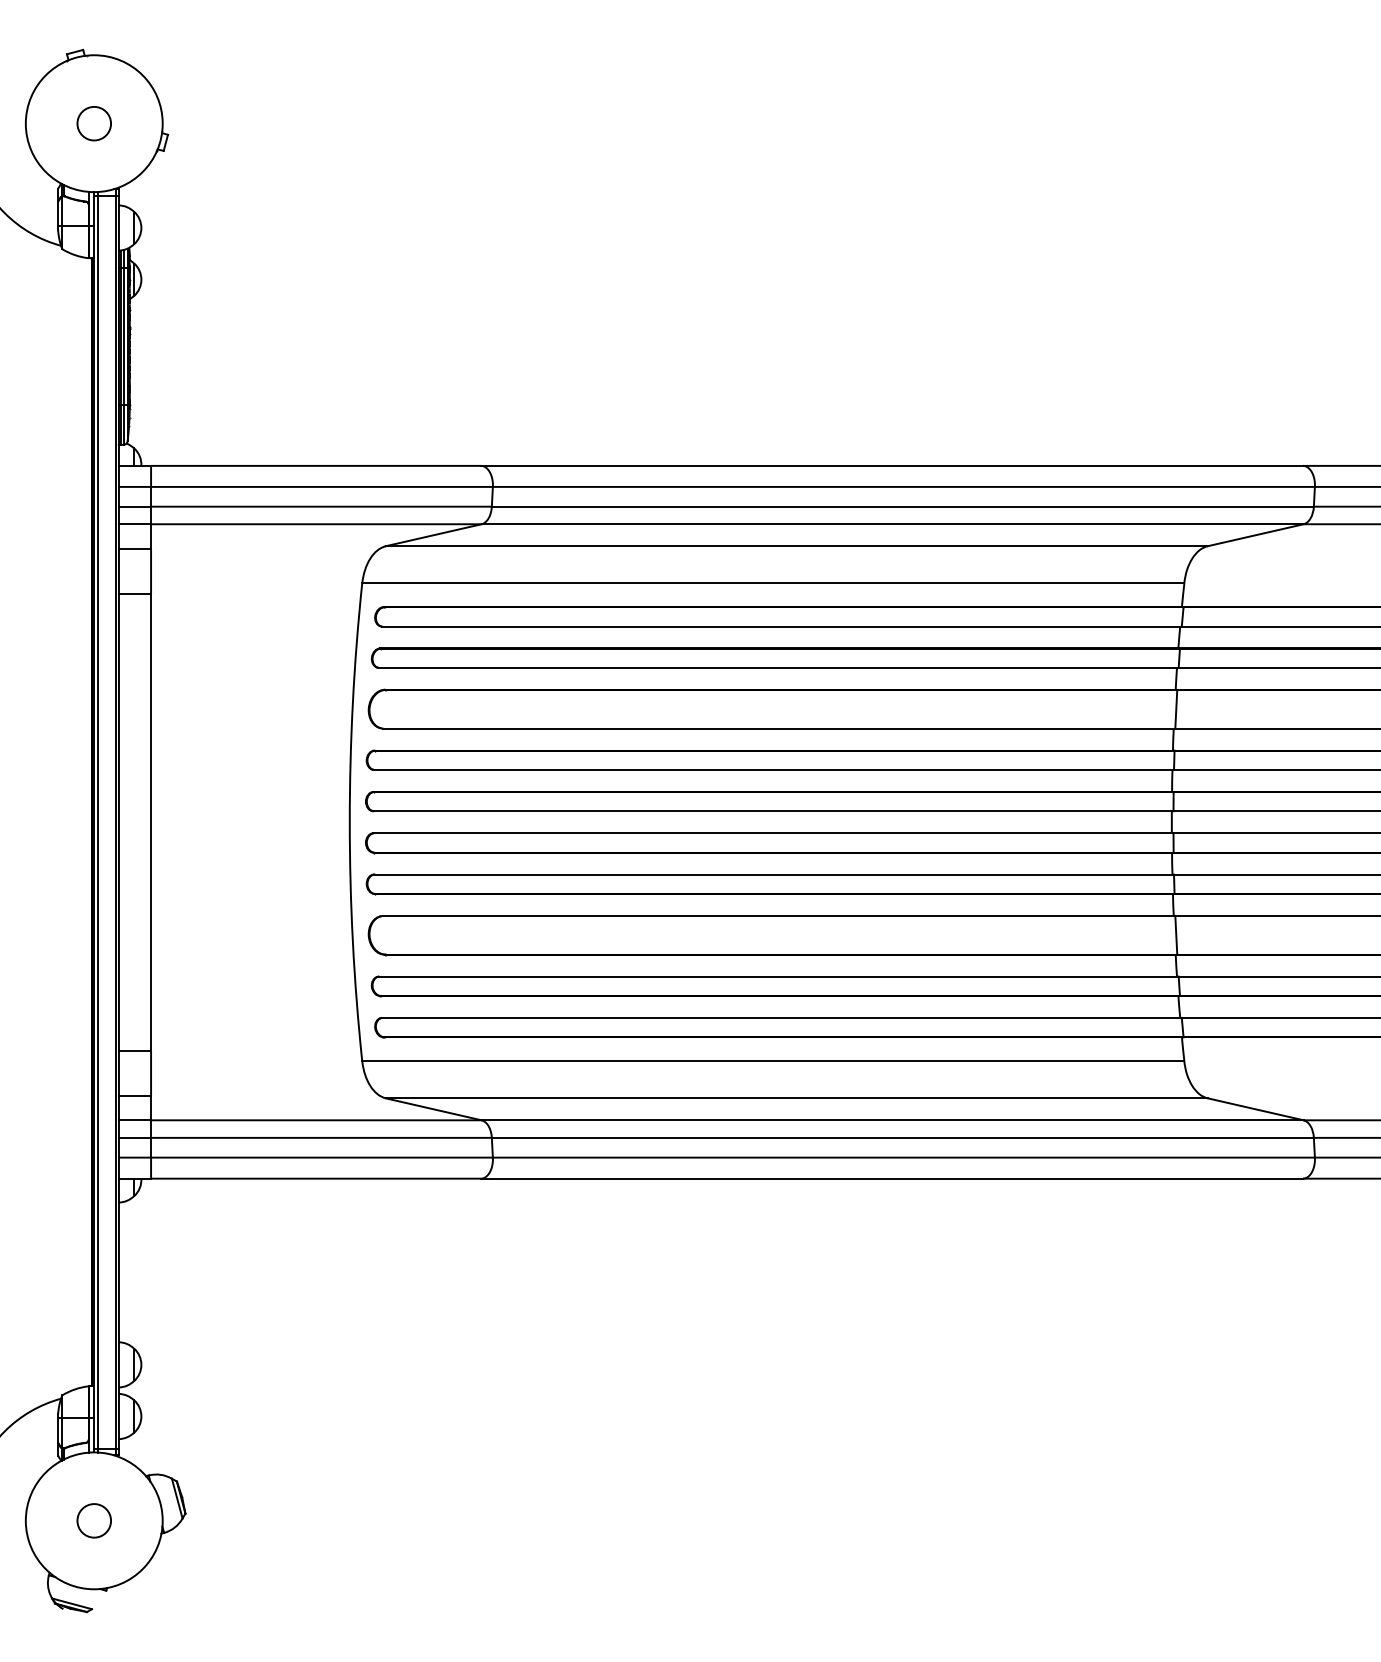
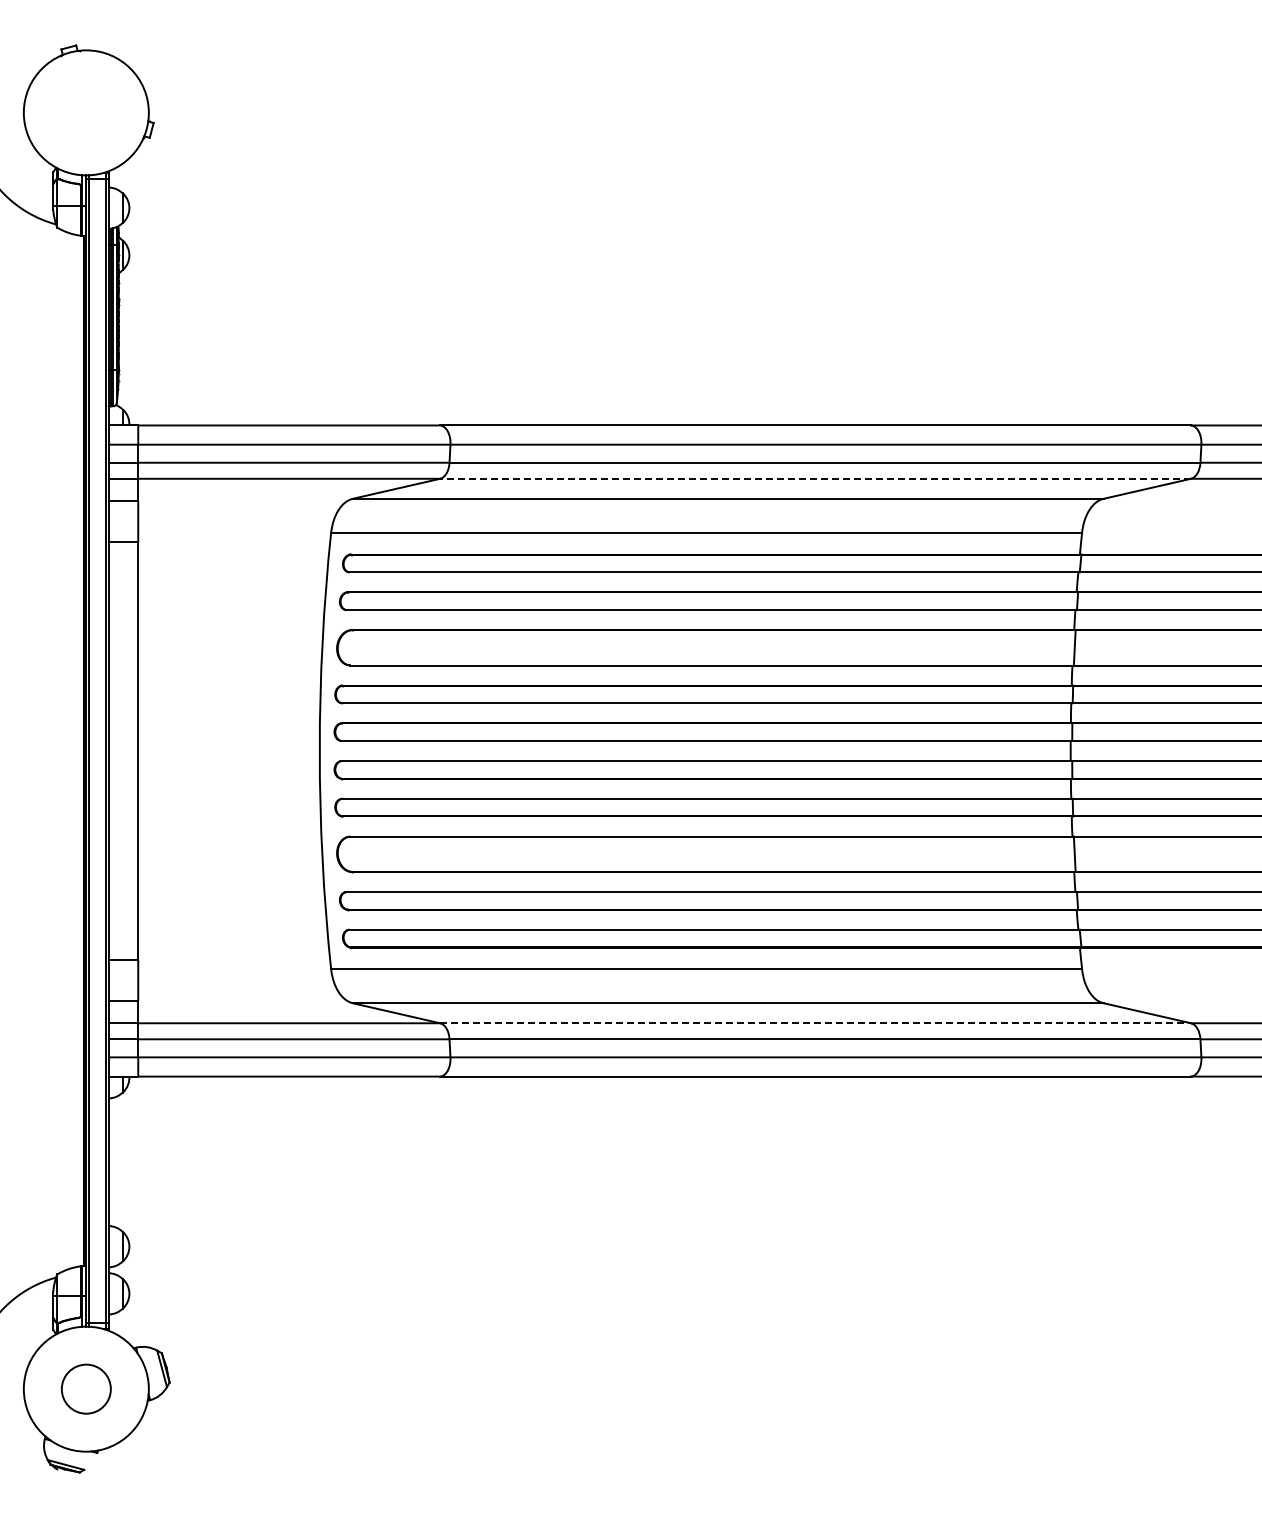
circle: (94, 123) -> (86, 112), removed
line: (892, 523) -> (815, 478), solid -> dashed
line: (893, 1120) -> (816, 1023), solid -> dashed
circle: (94, 1520) -> (86, 1388), size x1.6

